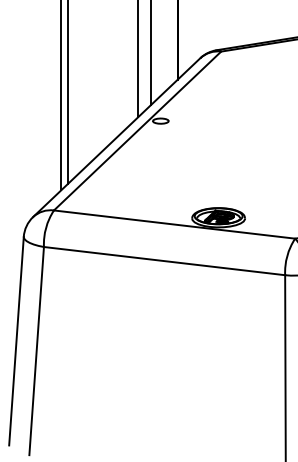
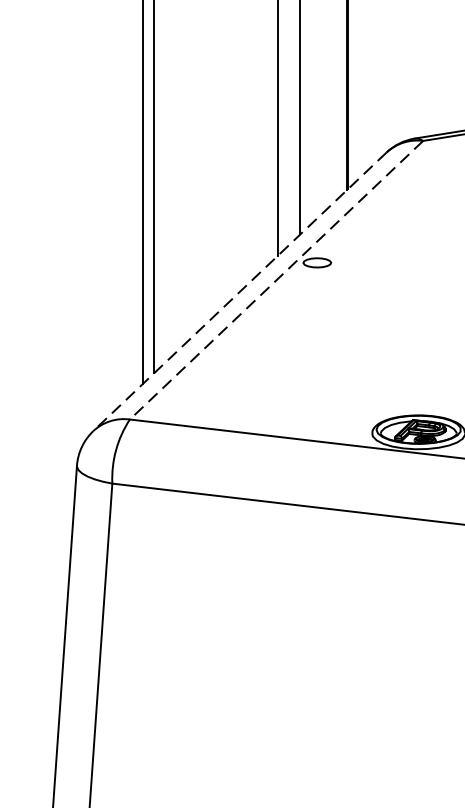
line: (137, 131) -> (276, 281), solid -> dashed
line: (116, 137) -> (239, 291), solid -> dashed

